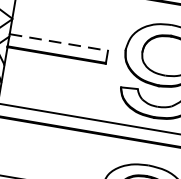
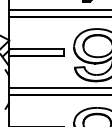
line: (58, 41) -> (36, 48), dashed -> solid

